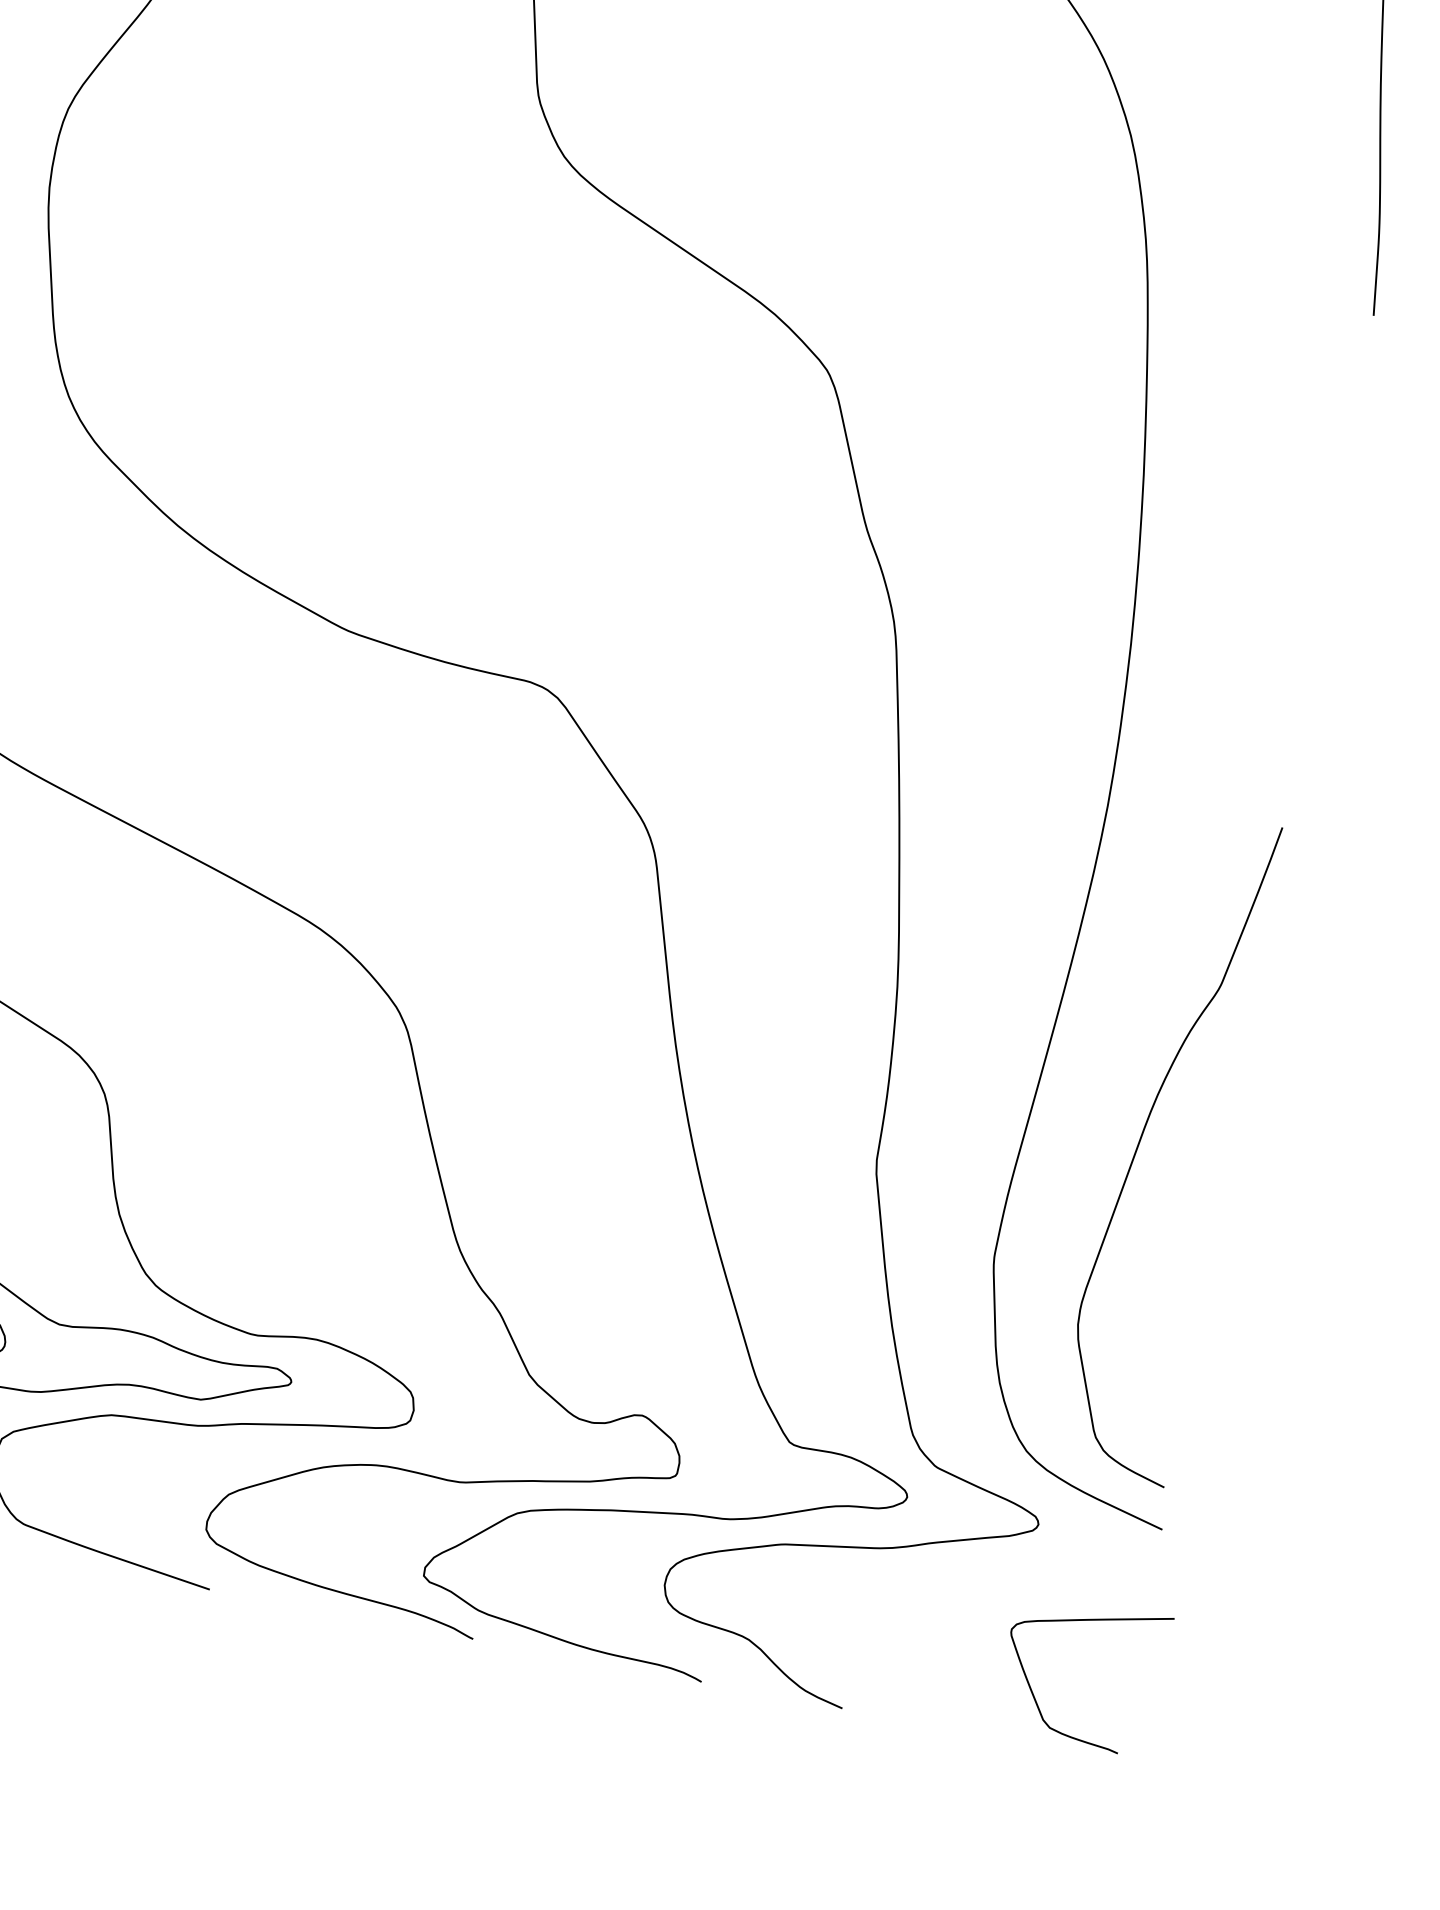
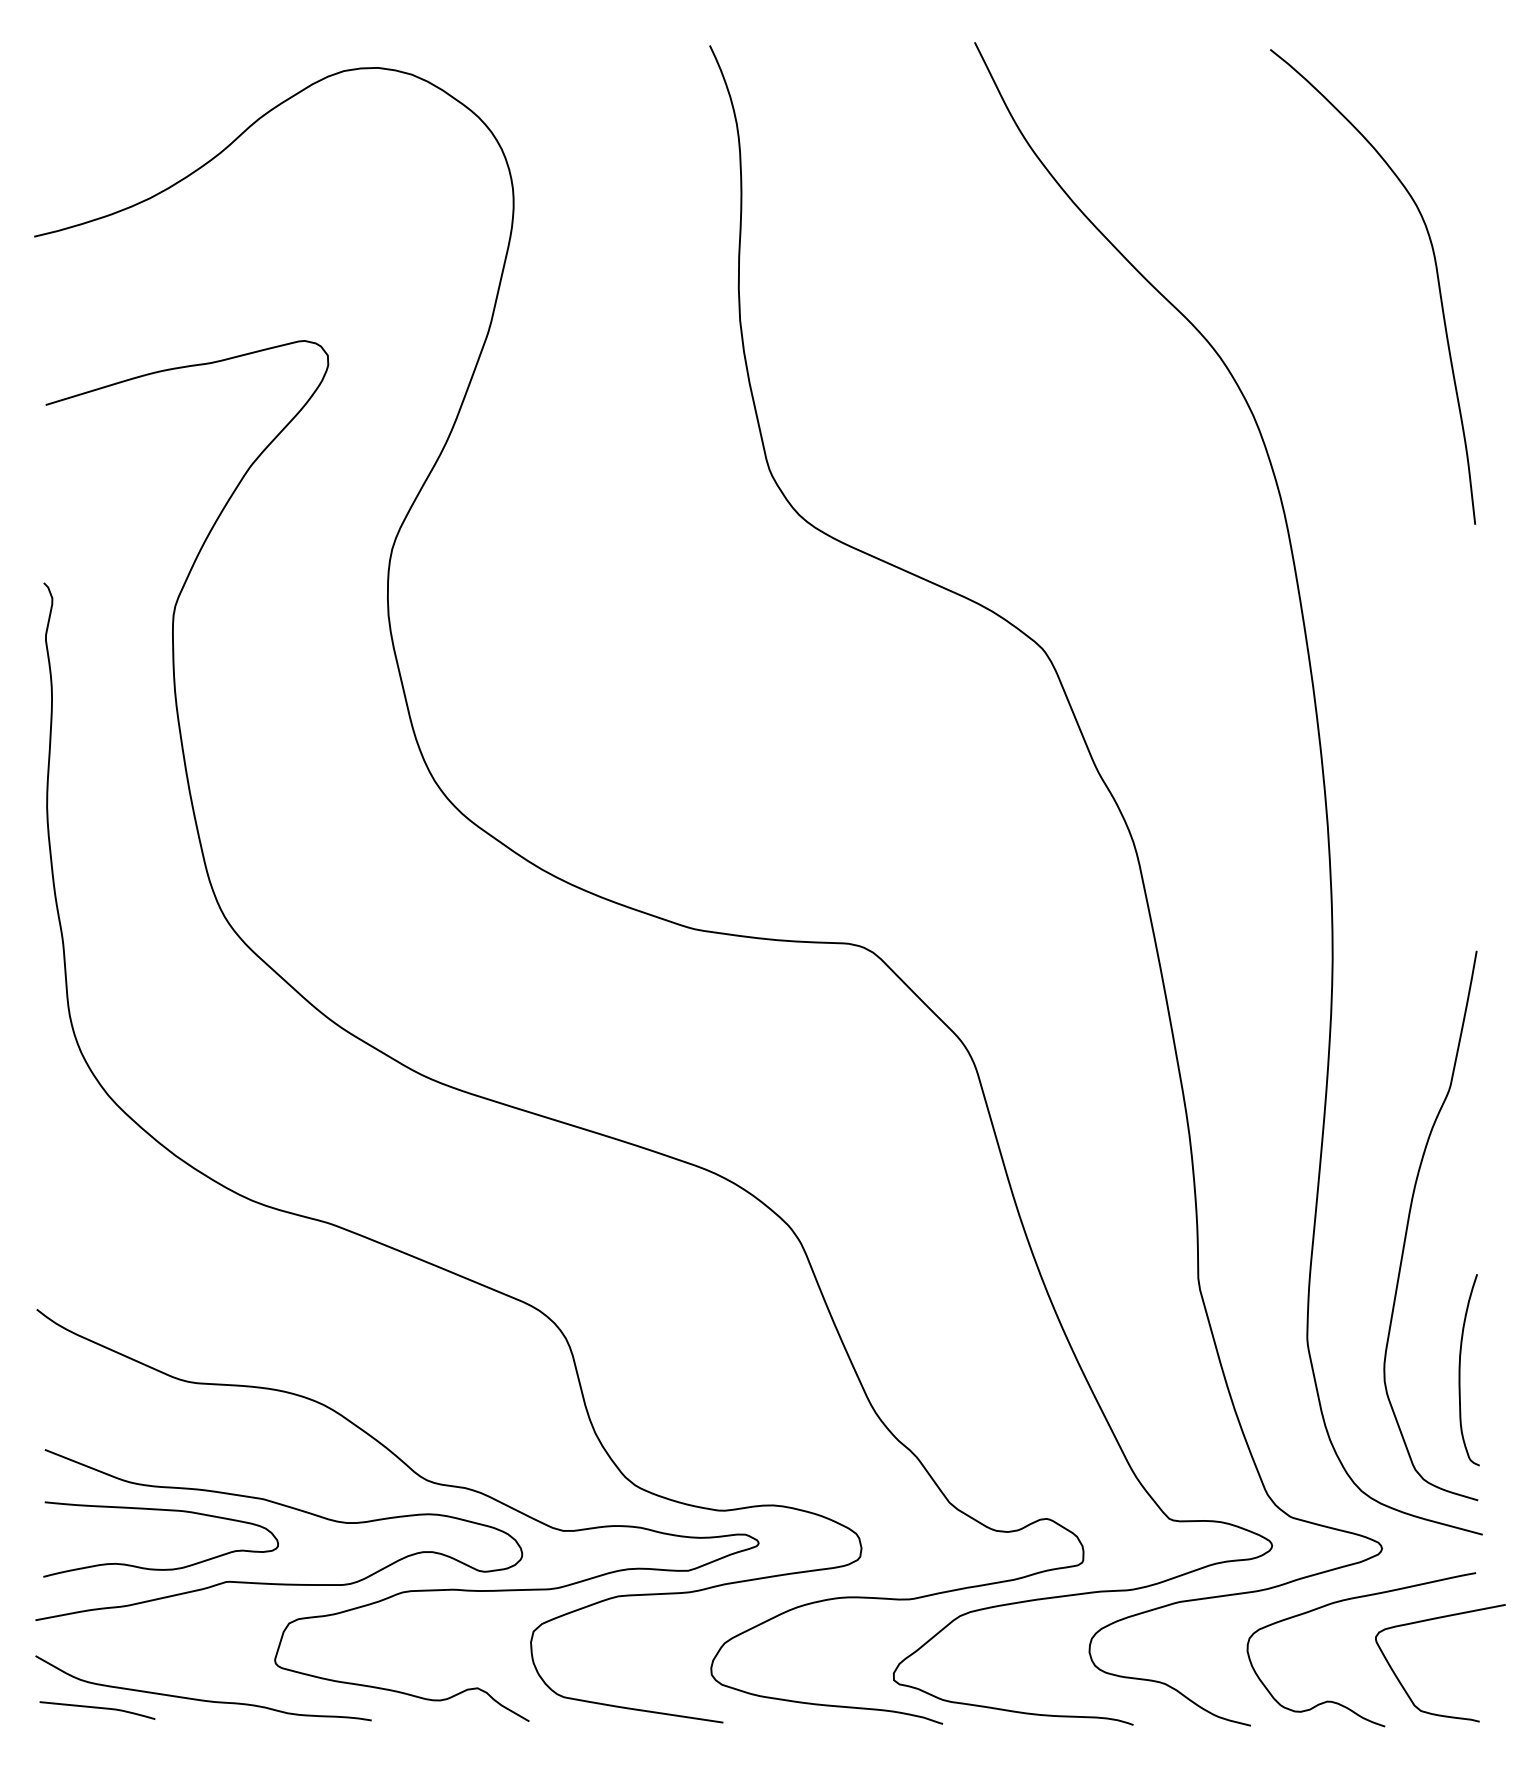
curve: (1171, 1327) -> (1460, 1370), added
curve: (993, 1579) -> (1353, 1599), added

